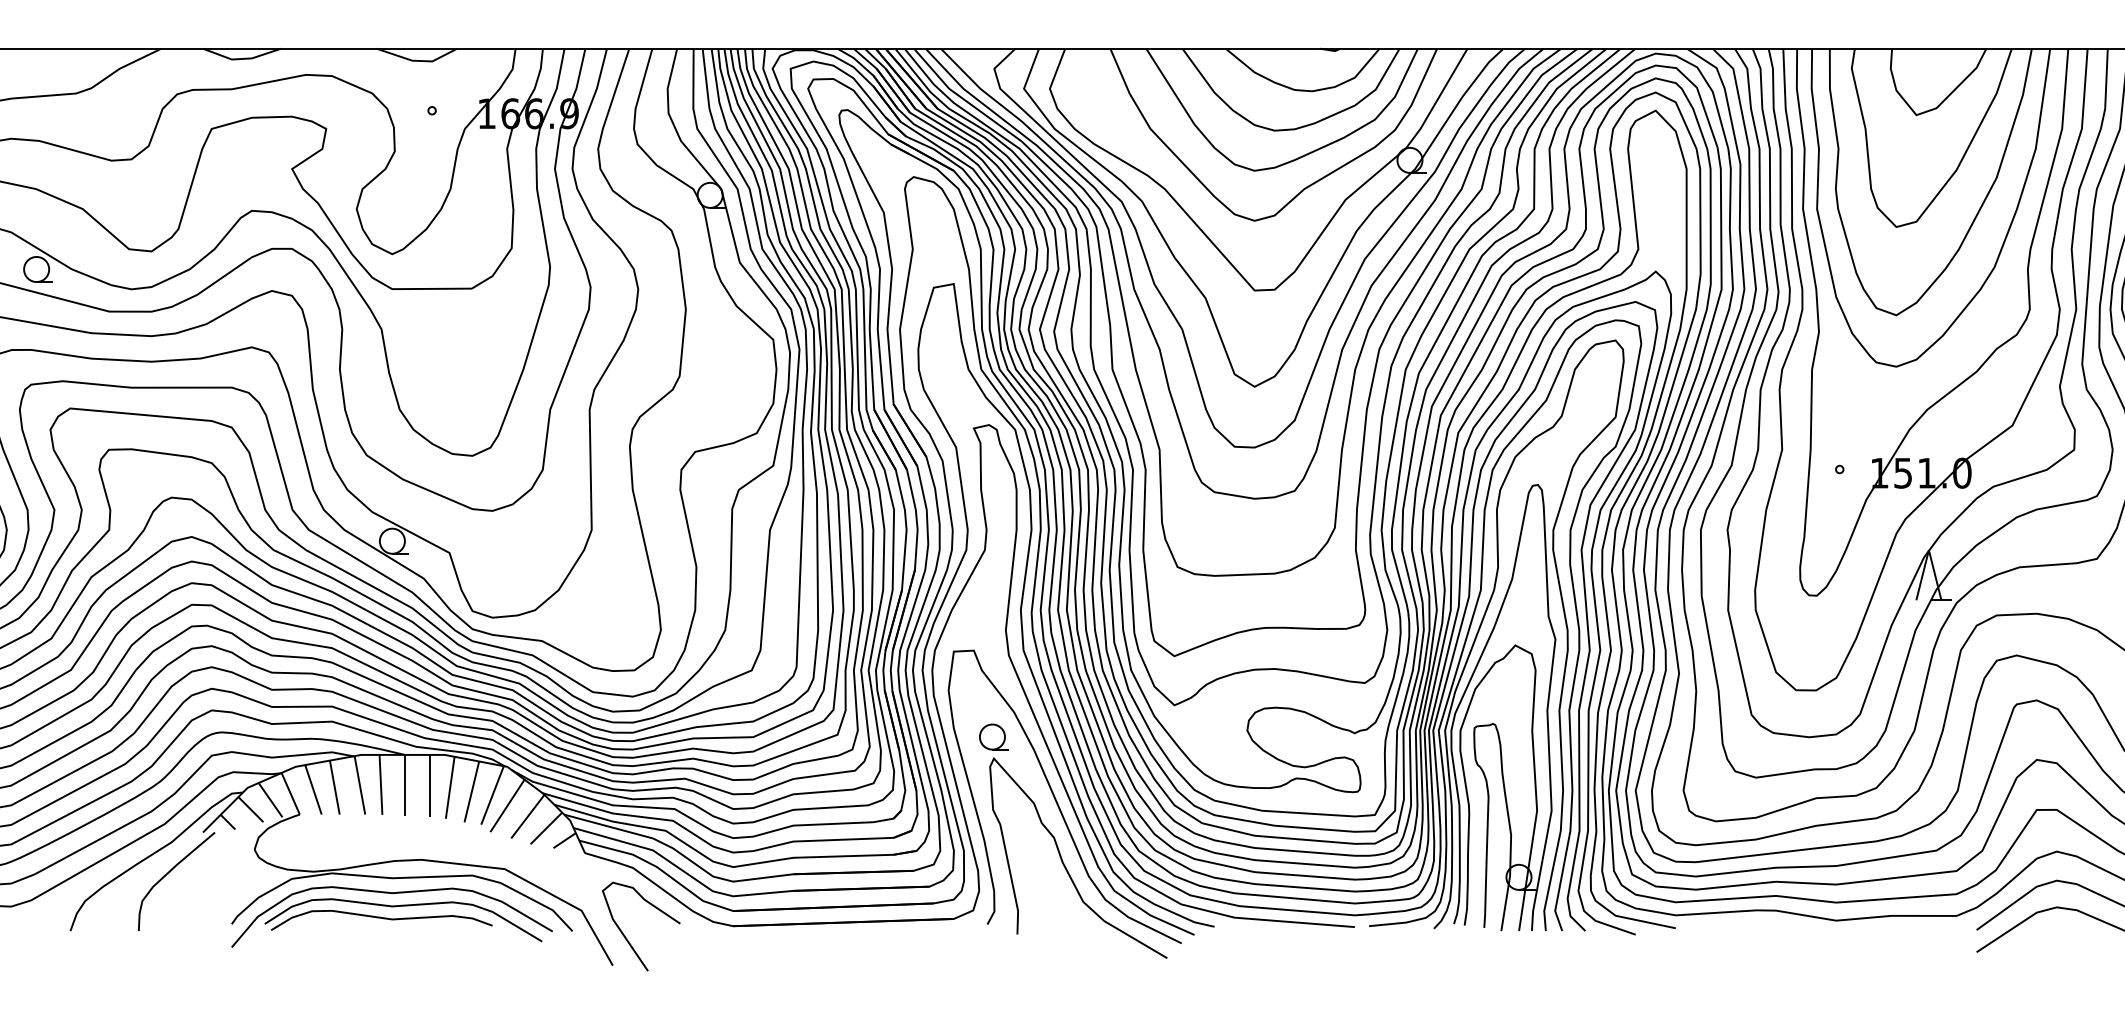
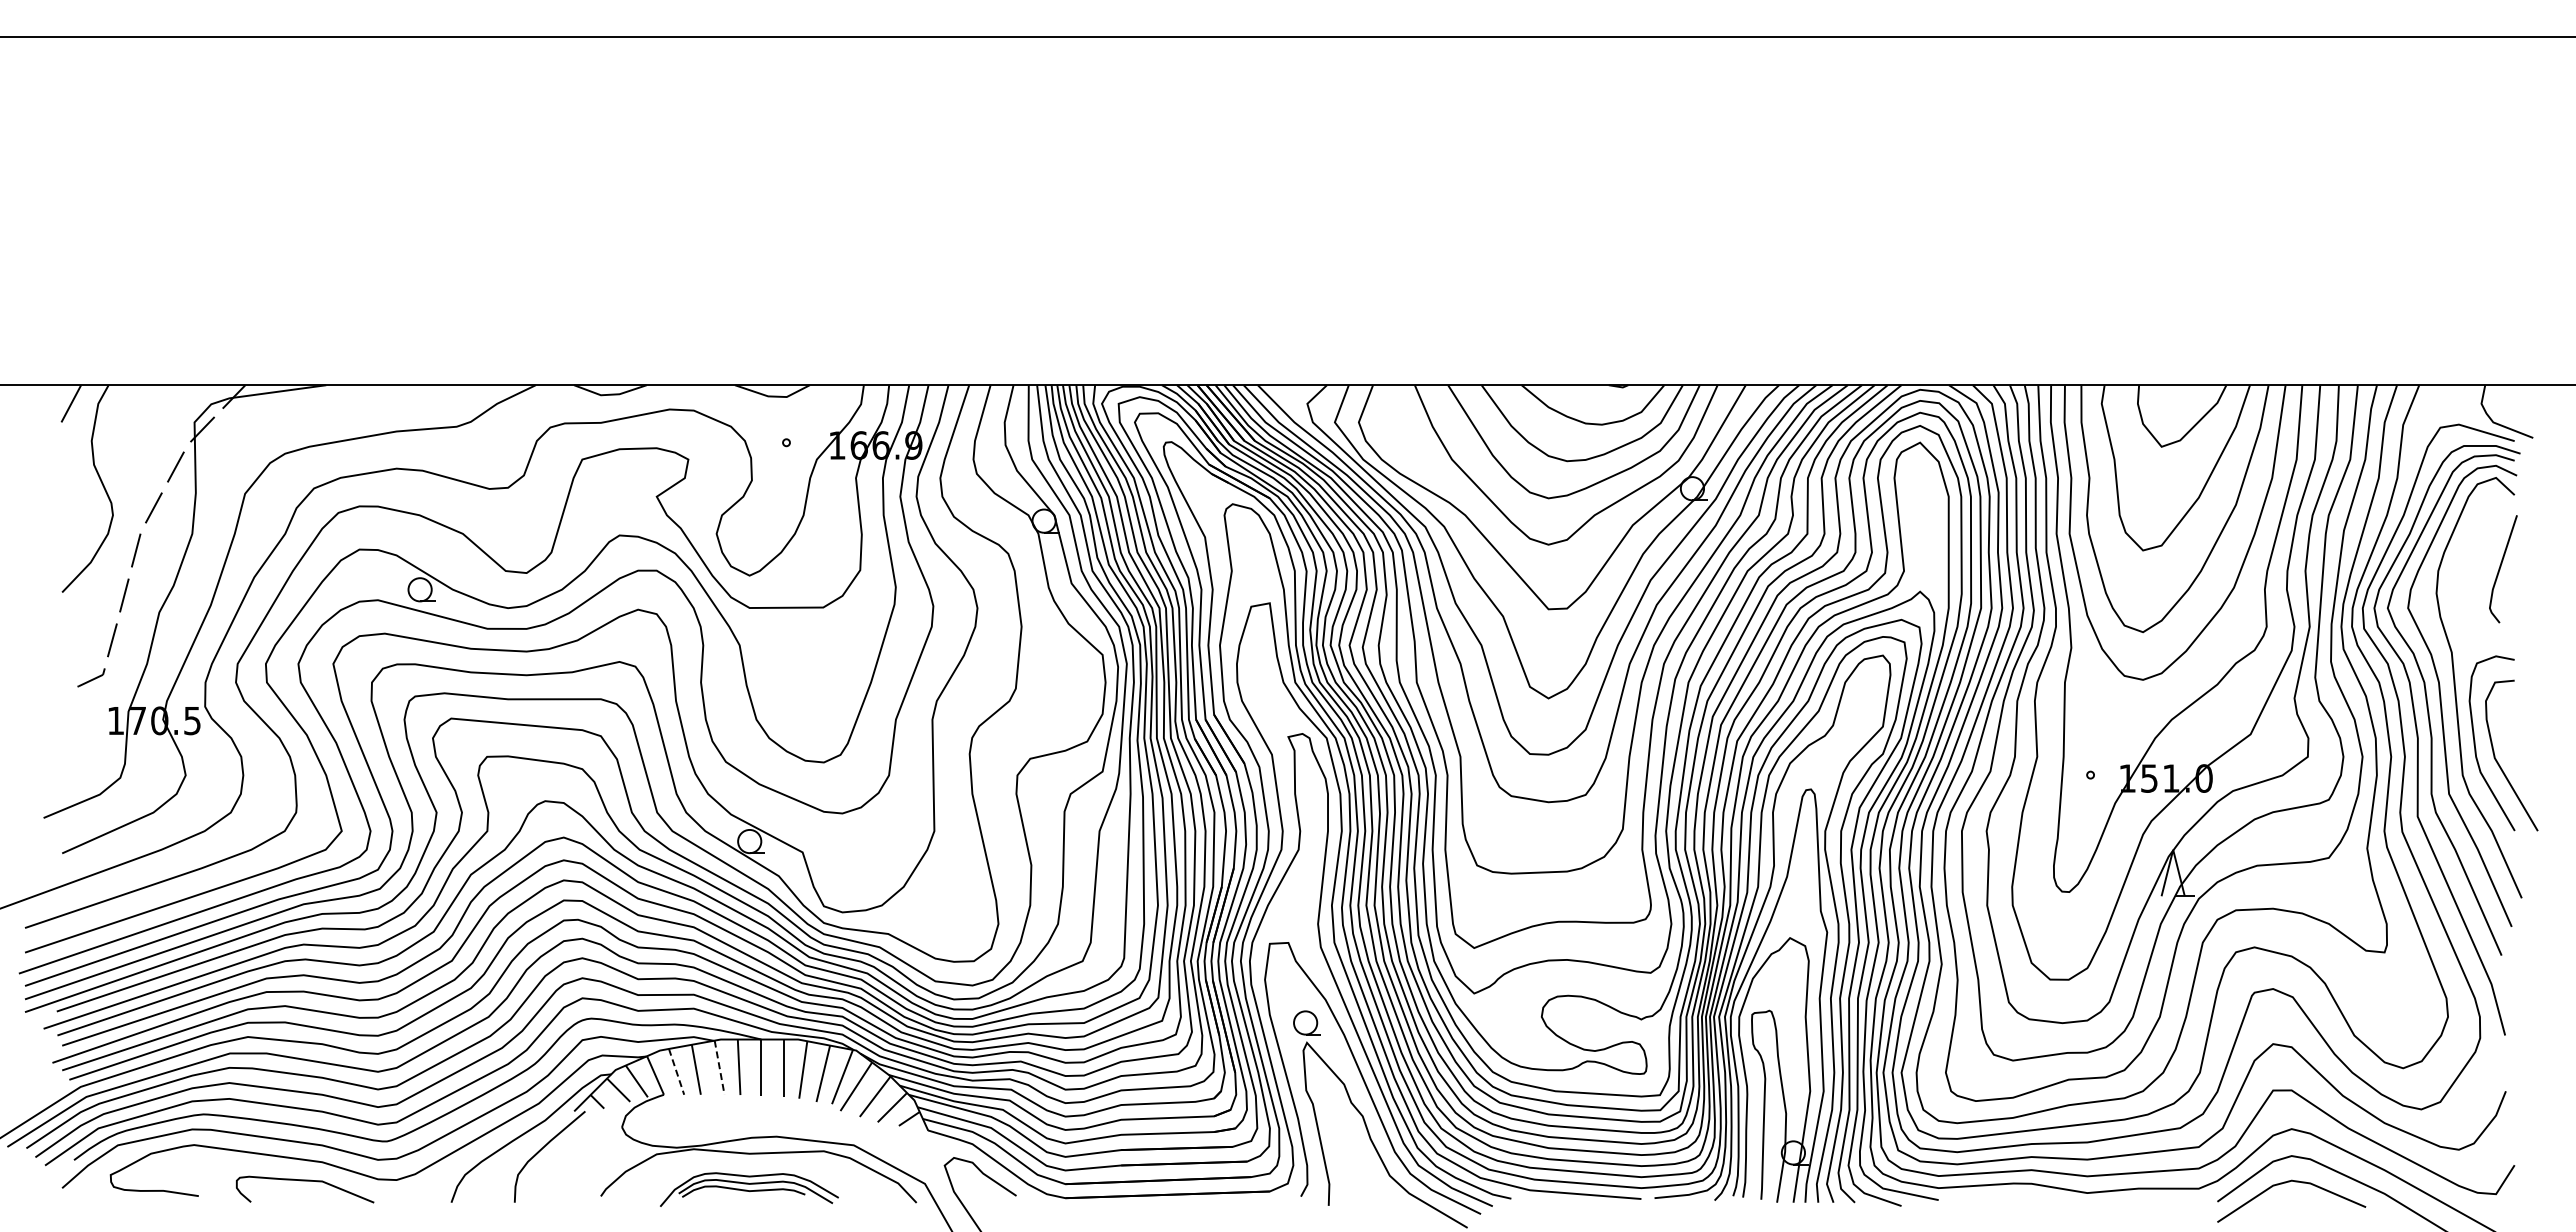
line: (359, 785) -> (719, 1067), solid -> dashed
line: (313, 790) -> (676, 1072), solid -> dashed
part: (392, 916) -> (749, 1189), size x0.6

